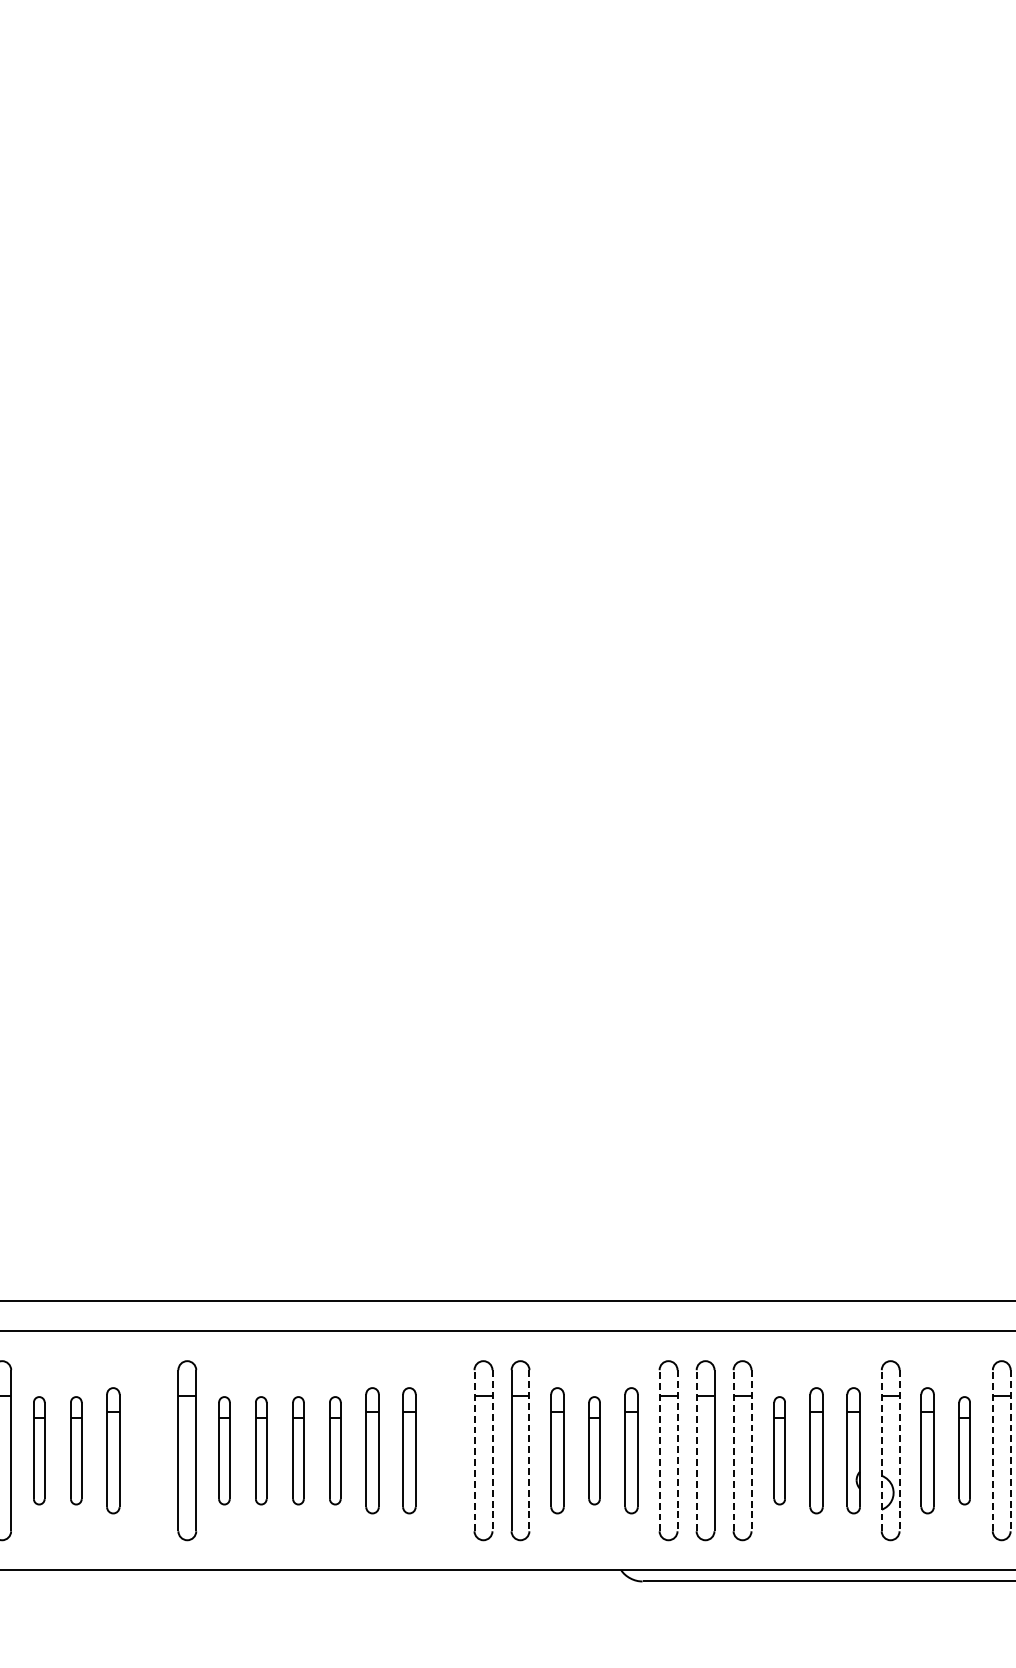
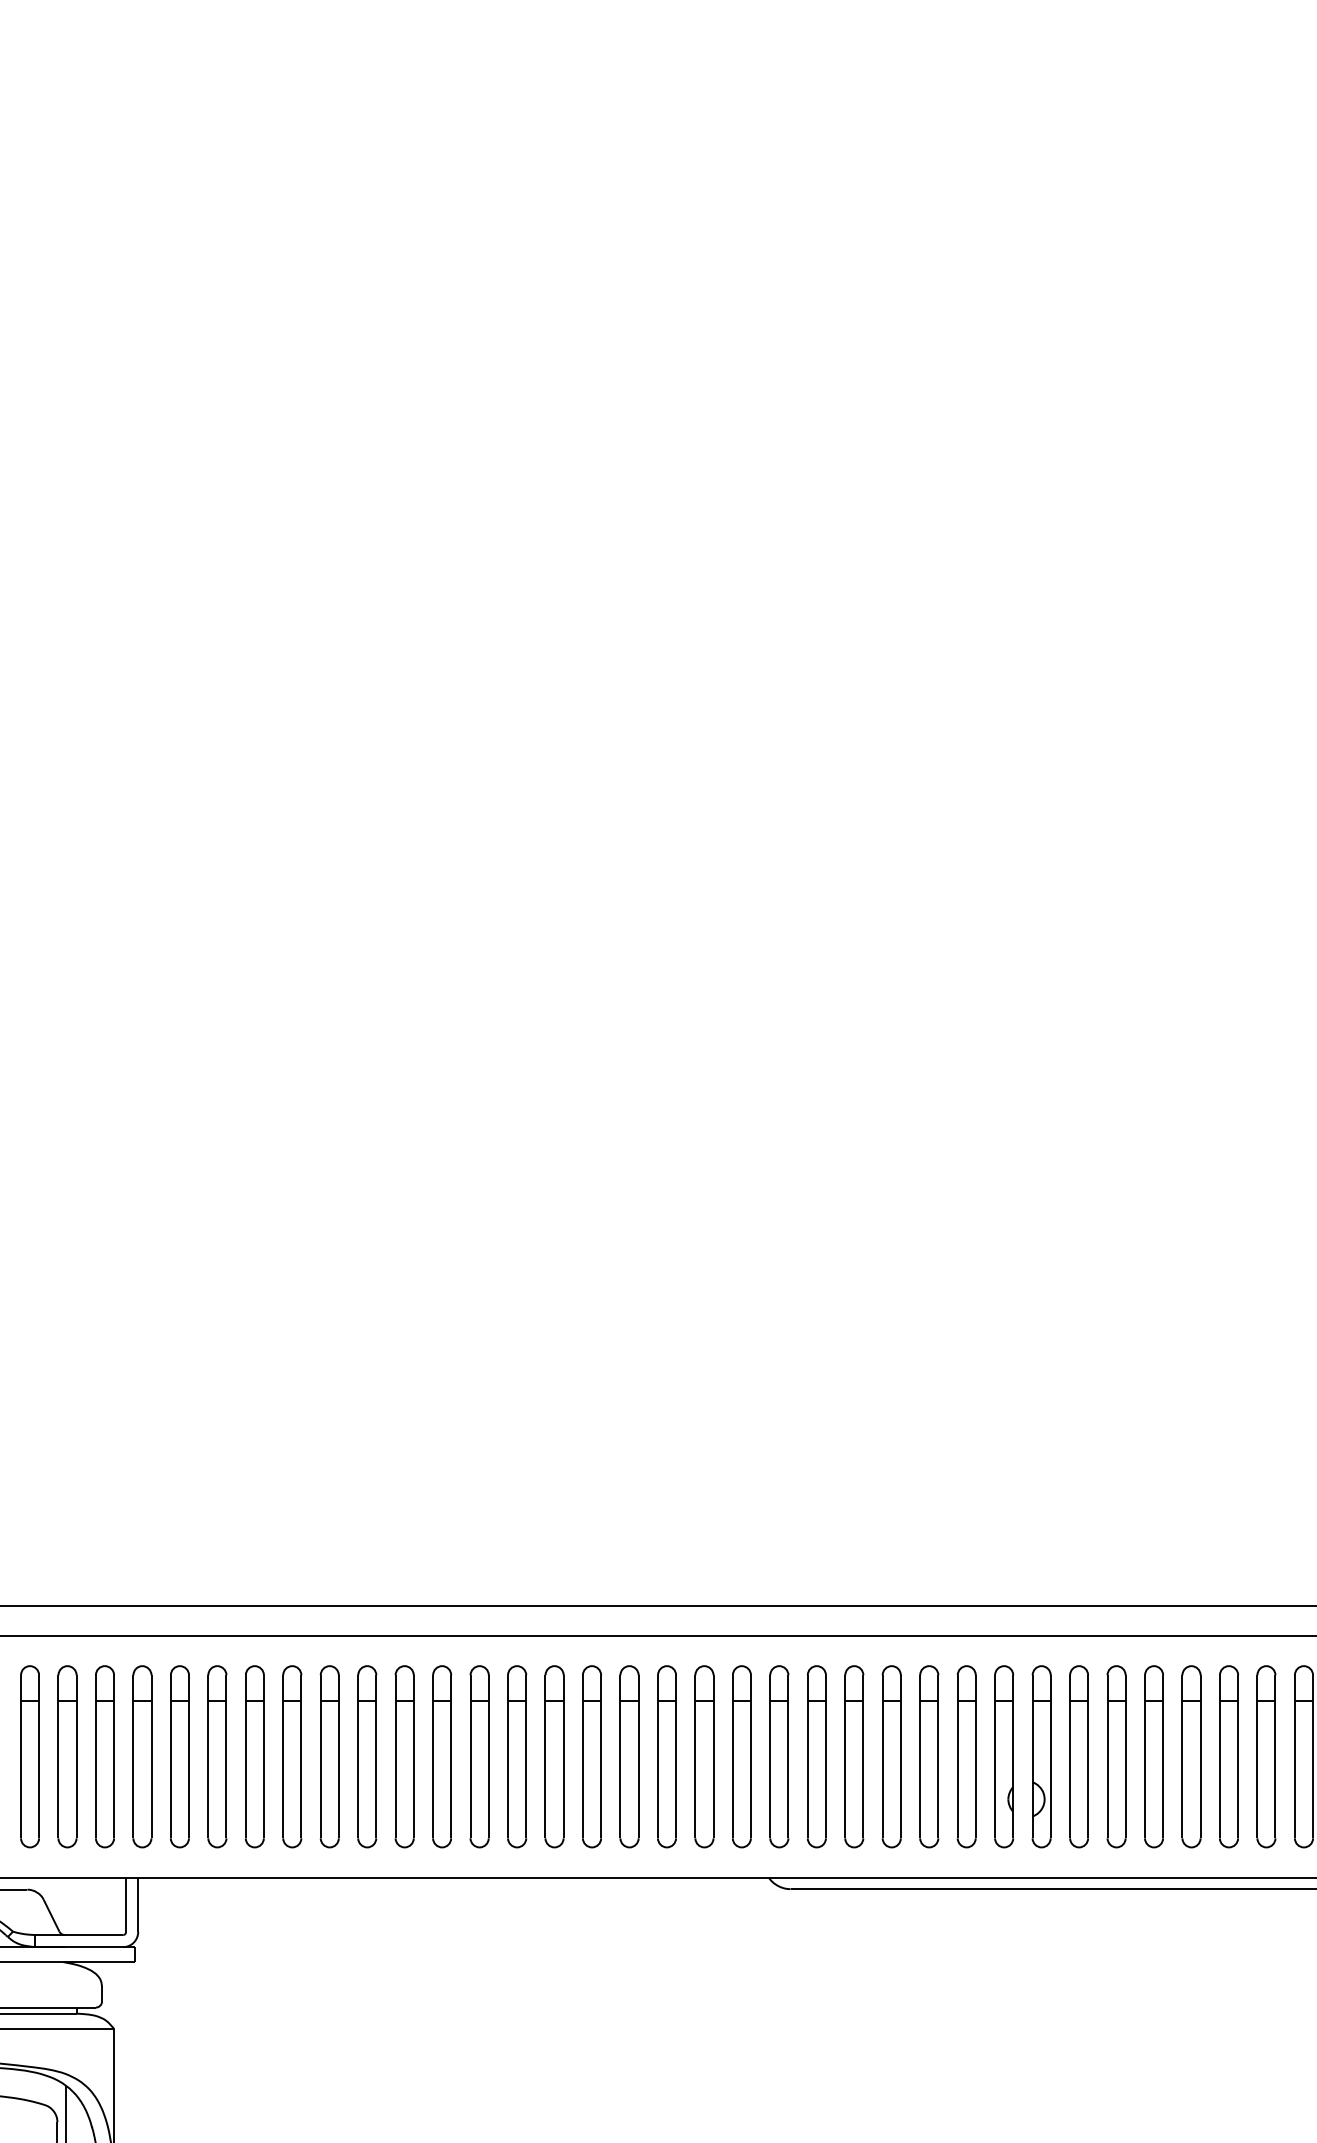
part: (38, 1450) -> (179, 1756), size x1.67
part: (76, 1450) -> (217, 1756), size x1.67
part: (112, 1450) -> (254, 1756), size x1.43
part: (150, 1450) -> (292, 1756), added
part: (224, 1450) -> (367, 1756), size x1.67
part: (261, 1450) -> (404, 1756), size x1.67
part: (298, 1450) -> (442, 1756), size x1.67
part: (335, 1450) -> (479, 1756), size x1.67
part: (372, 1450) -> (517, 1756), size x1.43
part: (409, 1450) -> (554, 1756), size x1.43
part: (445, 1450) -> (591, 1756), added
line: (474, 1450) -> (620, 1756), dashed -> solid
line: (492, 1450) -> (638, 1756), dashed -> solid
line: (529, 1450) -> (676, 1756), dashed -> solid
part: (557, 1450) -> (704, 1756), size x1.43
part: (594, 1450) -> (741, 1756), size x1.67
part: (631, 1450) -> (779, 1756), size x1.43
line: (659, 1450) -> (807, 1756), dashed -> solid
line: (677, 1450) -> (825, 1756), dashed -> solid
line: (696, 1450) -> (845, 1756), dashed -> solid
line: (733, 1450) -> (882, 1756), dashed -> solid
line: (751, 1450) -> (900, 1756), dashed -> solid
part: (779, 1450) -> (929, 1756), size x1.67
part: (816, 1450) -> (966, 1756), size x1.43
part: (853, 1450) -> (1004, 1756), size x1.43
line: (881, 1450) -> (1032, 1756), dashed -> solid
line: (899, 1450) -> (1050, 1756), dashed -> solid
part: (927, 1450) -> (1078, 1756), size x1.43
part: (964, 1450) -> (1116, 1756), size x1.67
line: (993, 1450) -> (1145, 1756), dashed -> solid
line: (1011, 1450) -> (1163, 1756), dashed -> solid

